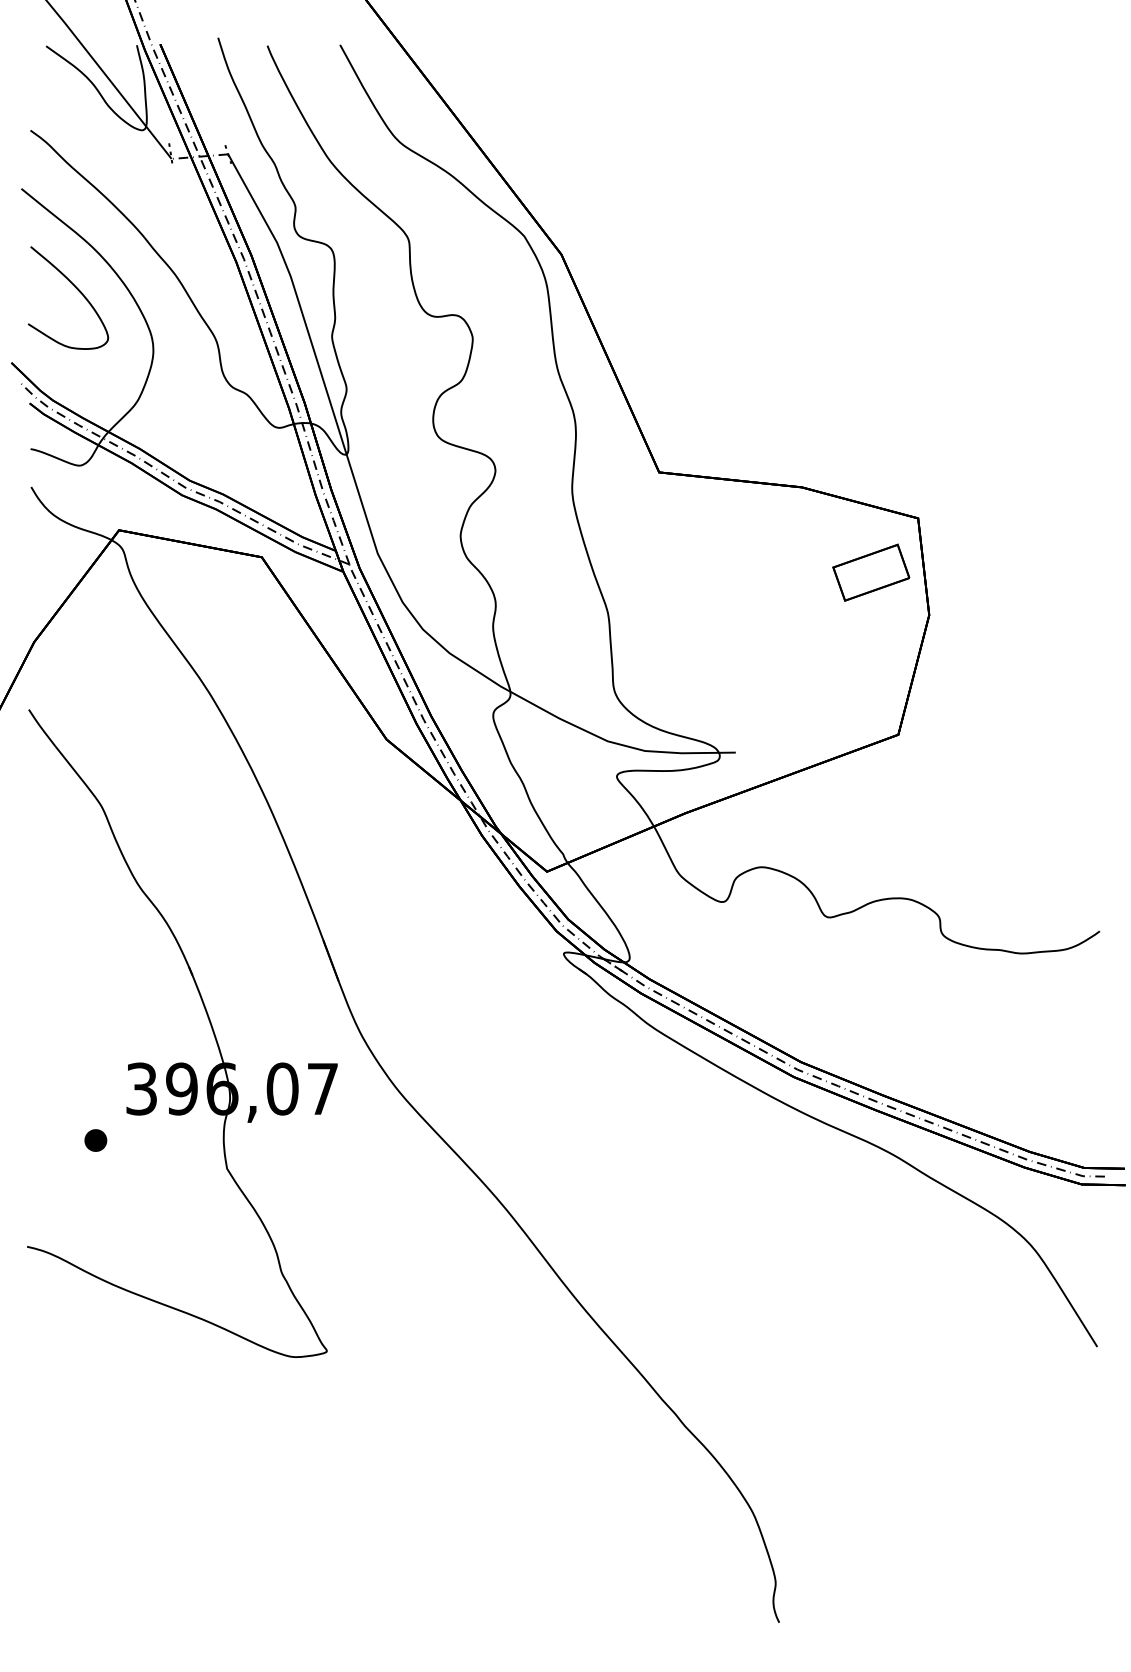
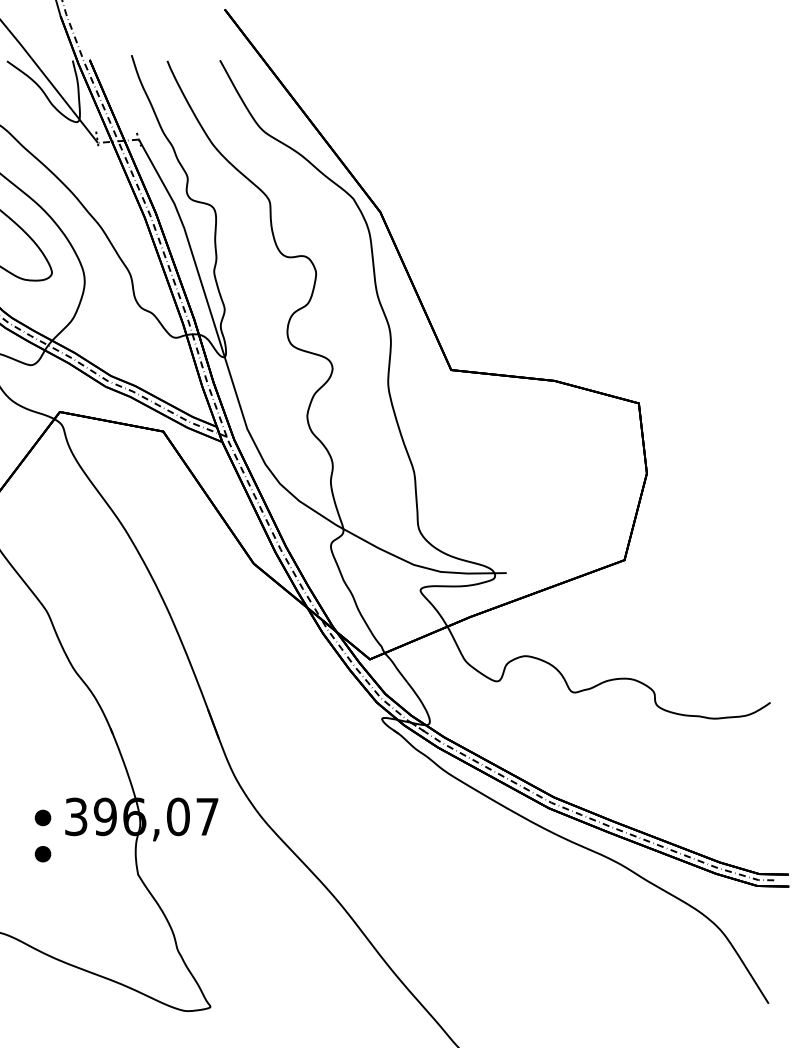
part: (871, 572) -> (605, 442), removed
part: (95, 1090) -> (42, 817), added

